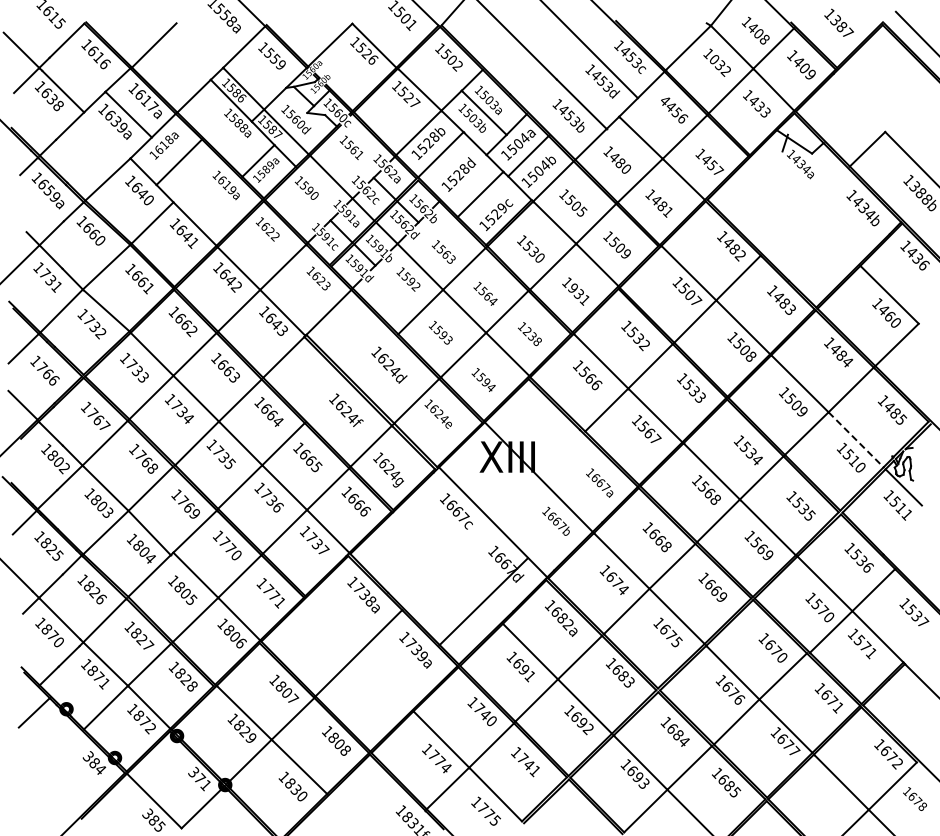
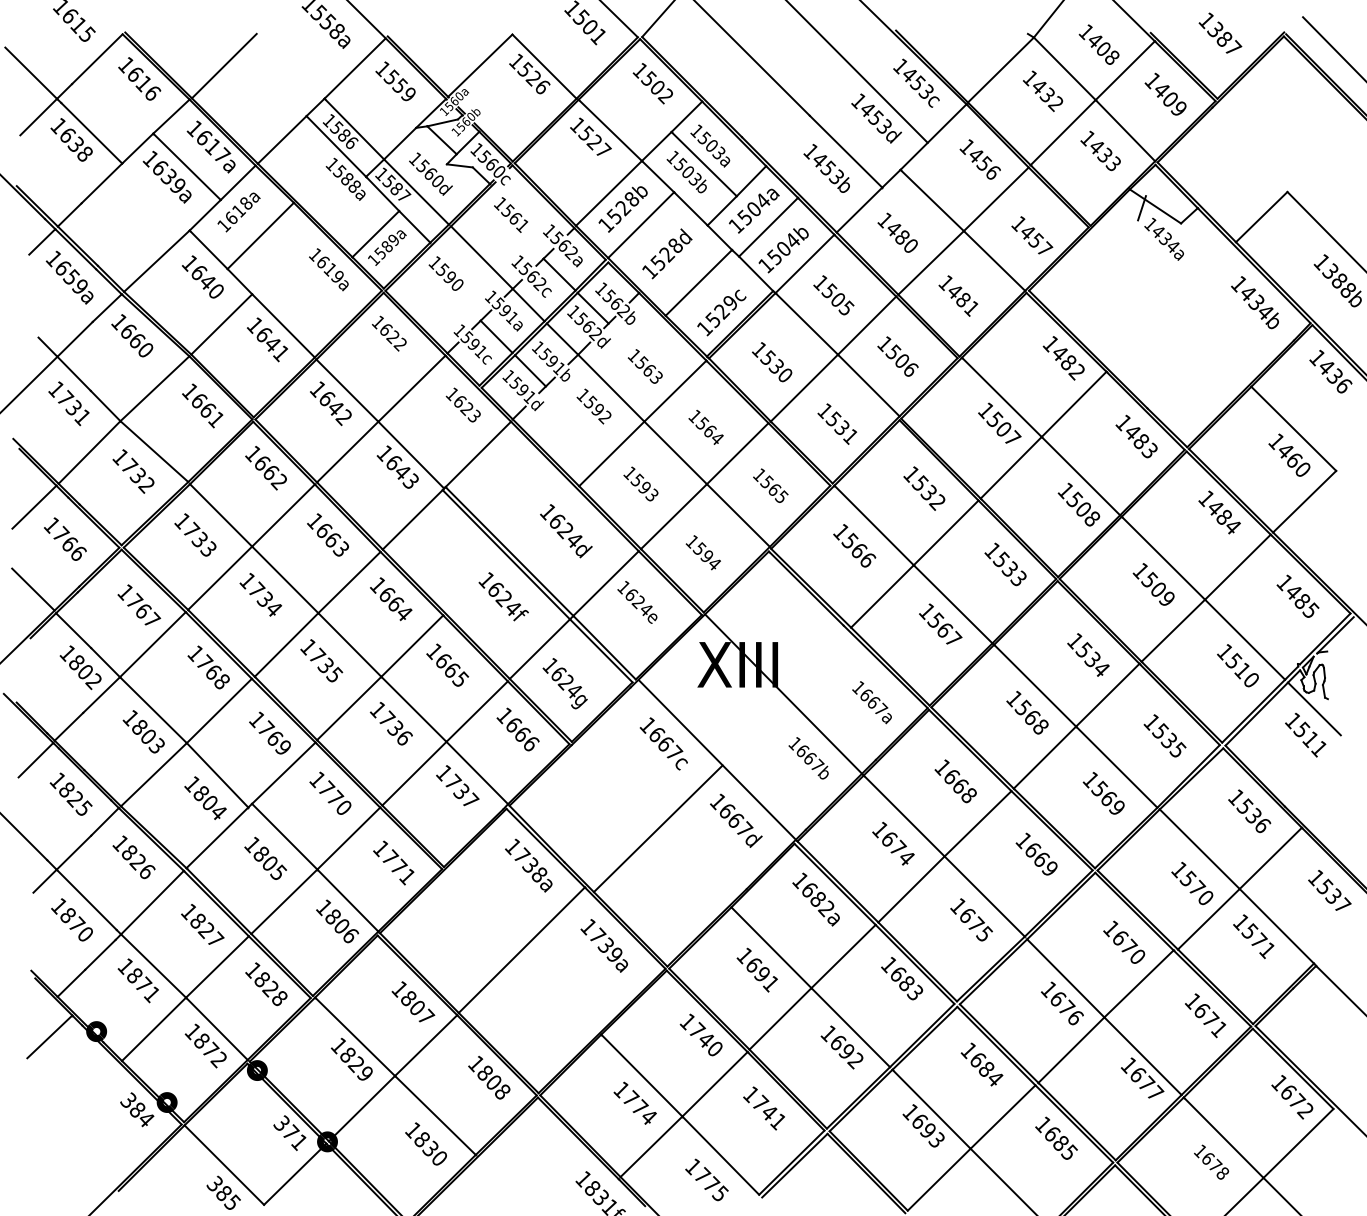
text: (714, 59) -> (1039, 86), 1032 -> 1432
text: (665, 100) -> (967, 146), 4456 -> 1456
text: (626, 253) -> (911, 368), 1509 -> 1506
text: (572, 287) -> (832, 418), 1931 -> 1531
text: (532, 336) -> (774, 489), 1238 -> 1565
line: (856, 439) -> (1245, 639), dashed -> solid
line: (483, 601) -> (658, 828), moved
text: (914, 798) -> (1210, 1161), moved

